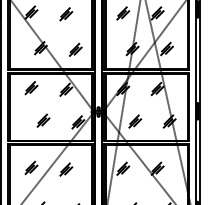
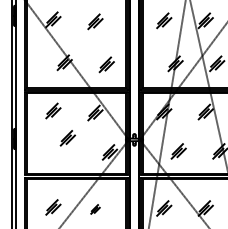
part: (43, 120) -> (67, 138), moved
part: (66, 169) -> (95, 209), size x0.6

